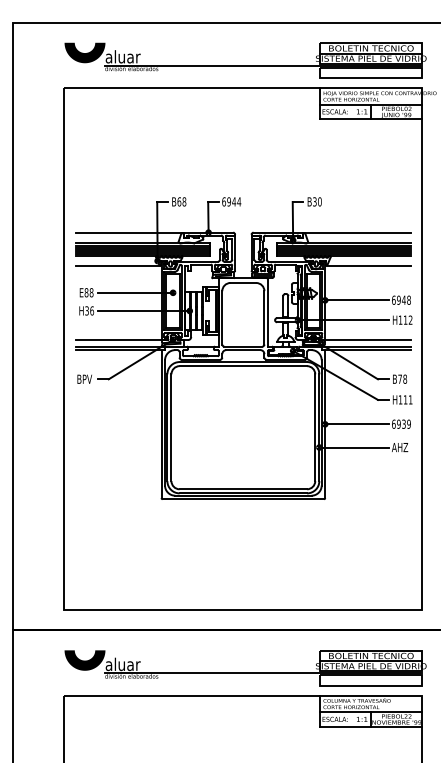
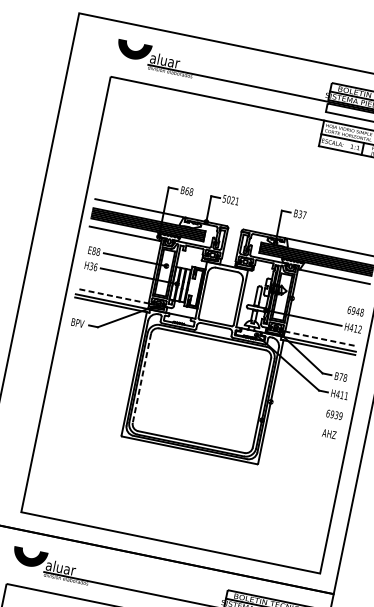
text: (231, 201) -> (230, 199), 6944 -> 5021
text: (319, 201) -> (304, 214), B30 -> B37
line: (356, 300) -> (318, 303), removed
text: (400, 319) -> (351, 327), H112 -> H412
line: (118, 340) -> (112, 296), solid -> dashed
line: (368, 340) -> (321, 339), solid -> dashed
text: (400, 399) -> (337, 394), H111 -> H411
line: (356, 424) -> (296, 407), removed
line: (171, 428) -> (141, 379), solid -> dashed
line: (353, 447) -> (290, 426), removed

